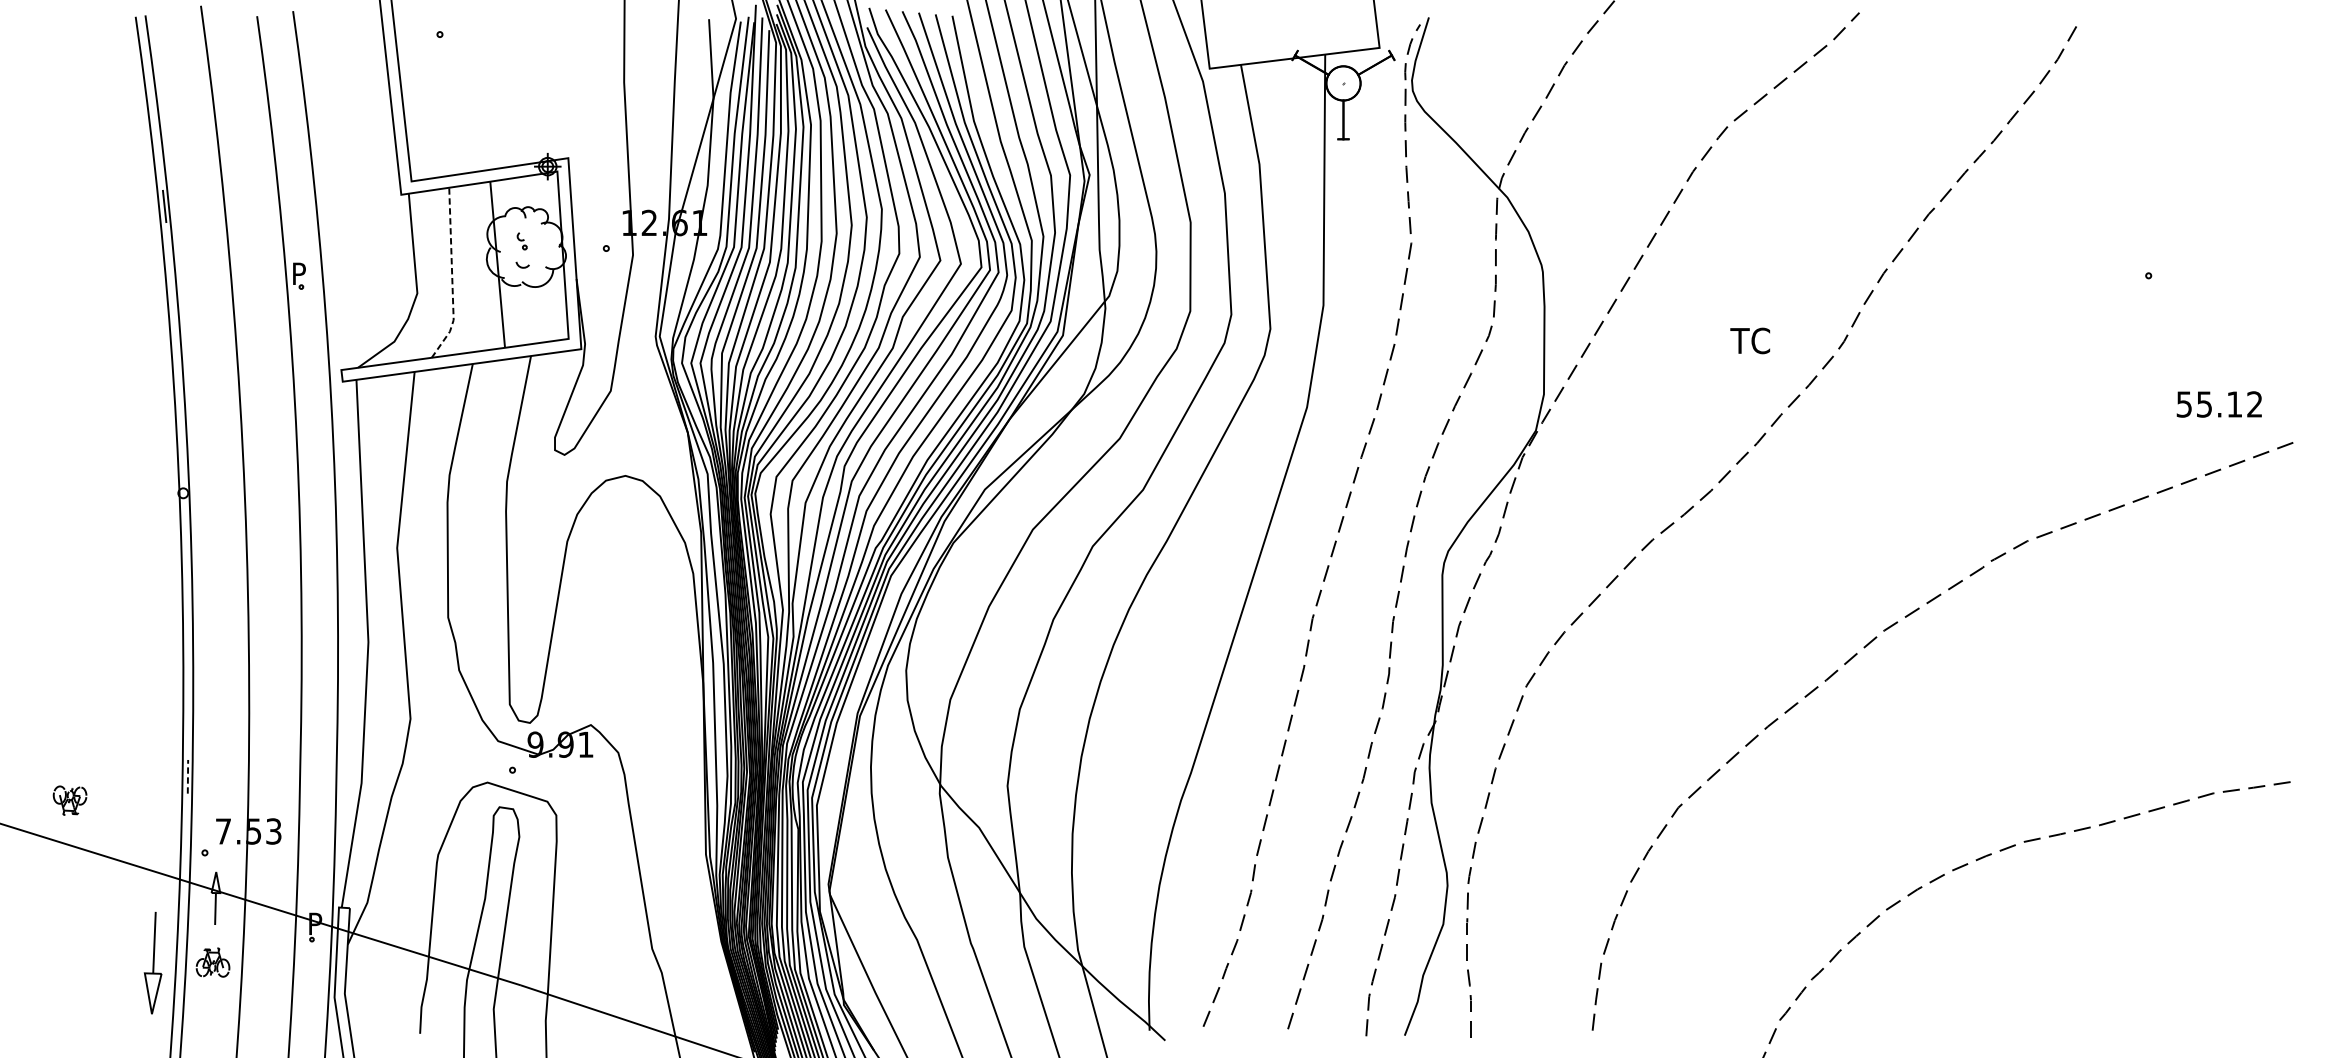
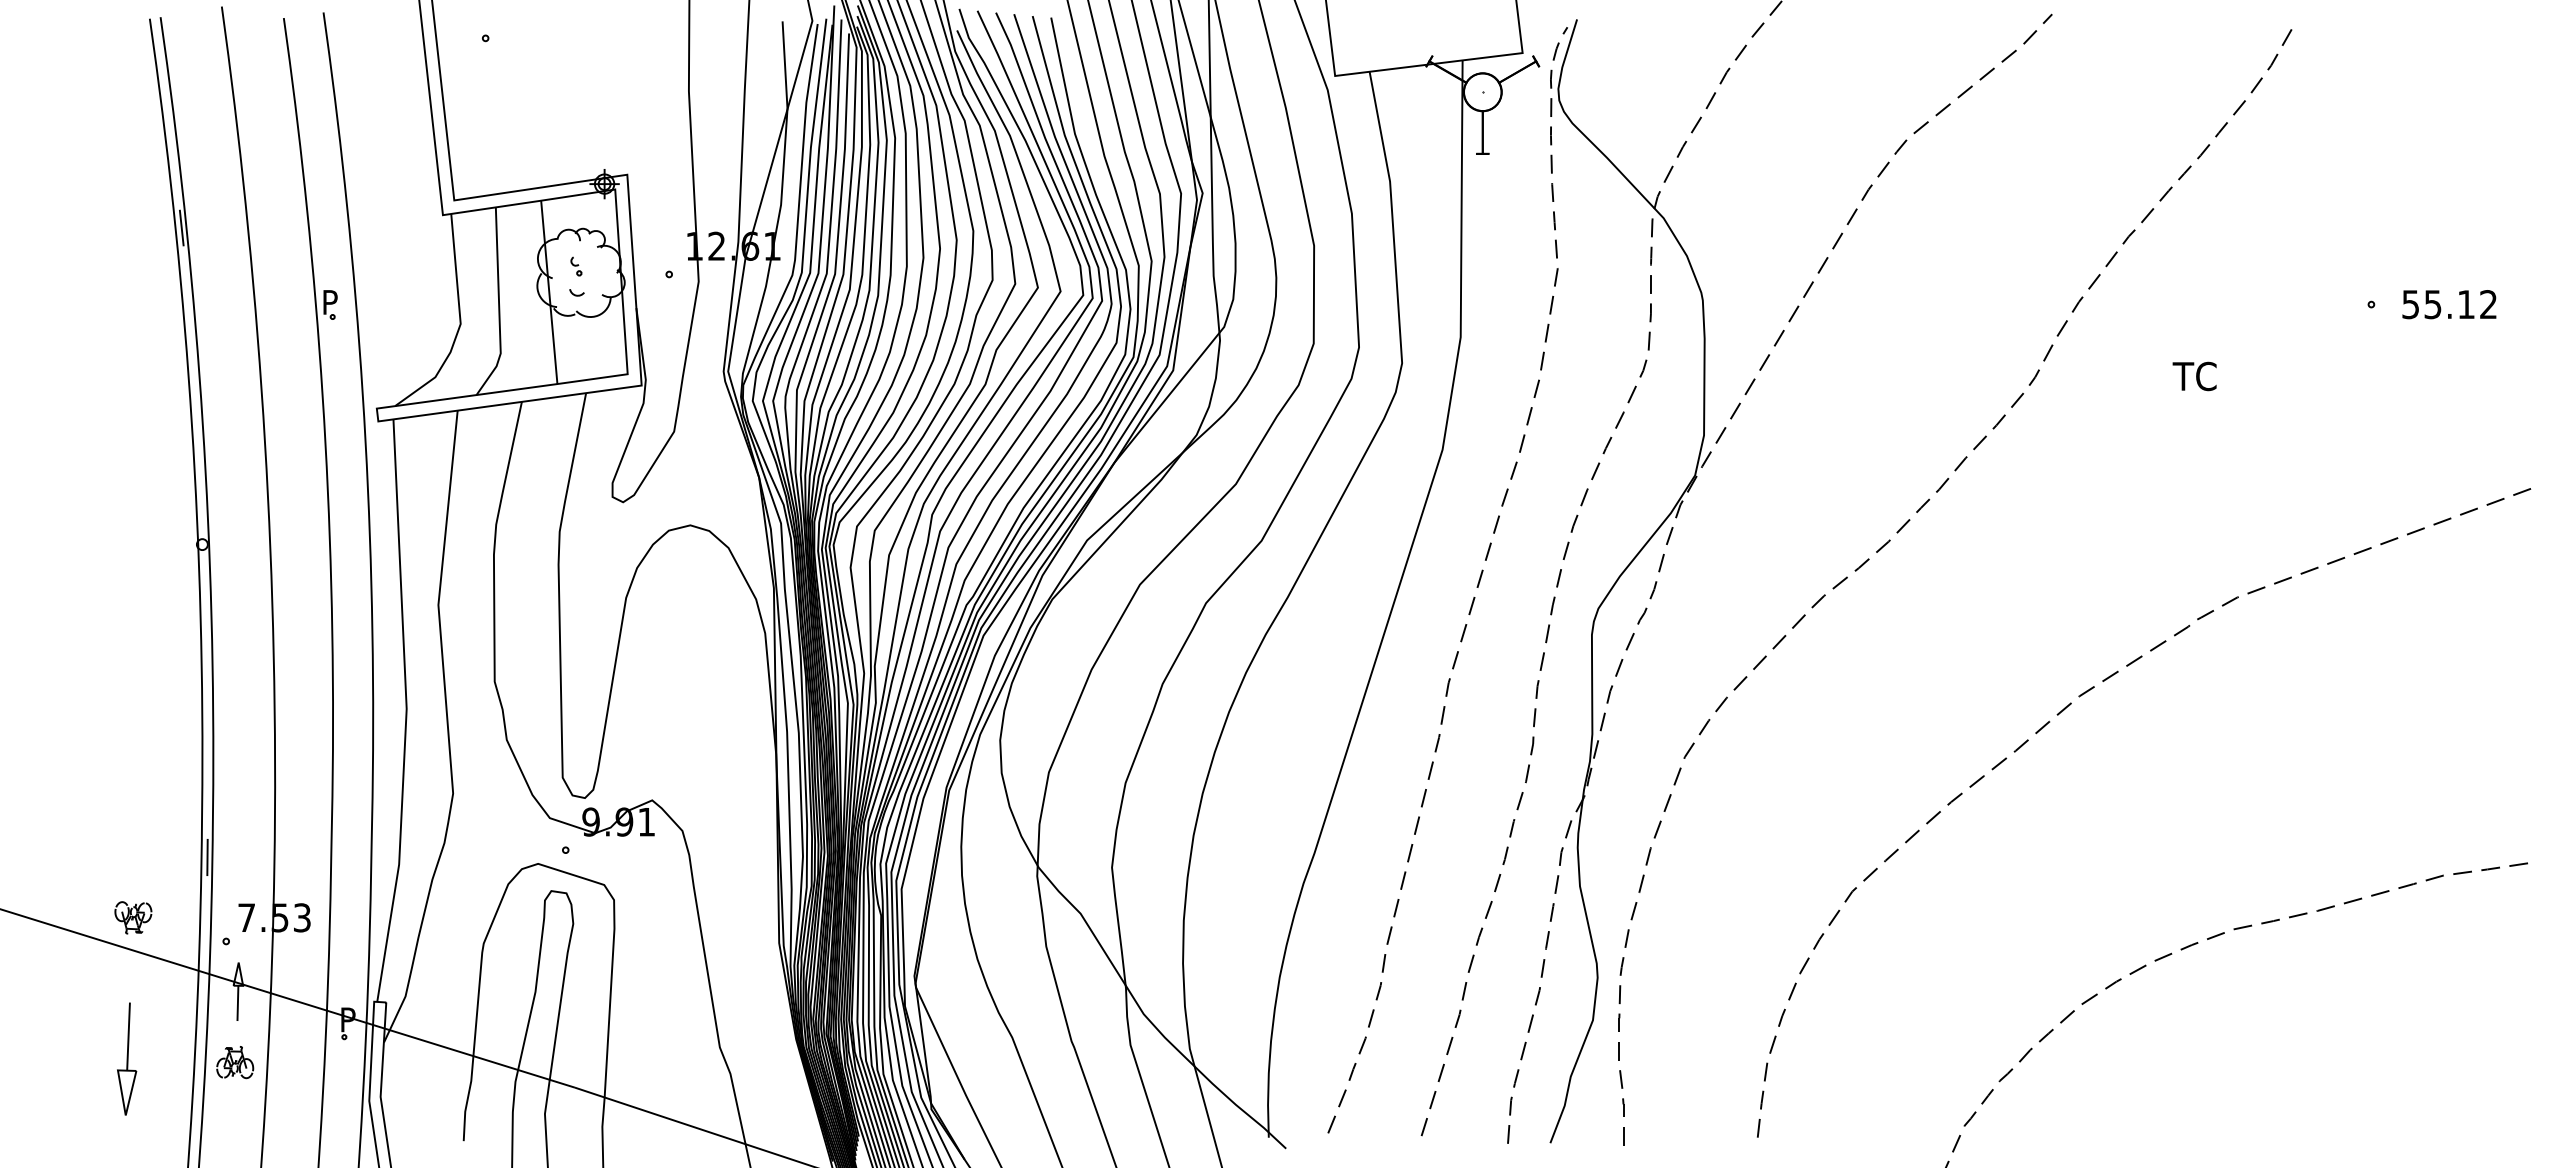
line: (452, 276) -> (499, 305), dashed -> solid
text: (1750, 340) -> (2194, 376), moved
text: (2219, 404) -> (2449, 304), moved
line: (187, 776) -> (207, 857), dashed -> solid
part: (70, 800) -> (133, 917), moved
part: (153, 962) -> (127, 1058), moved

